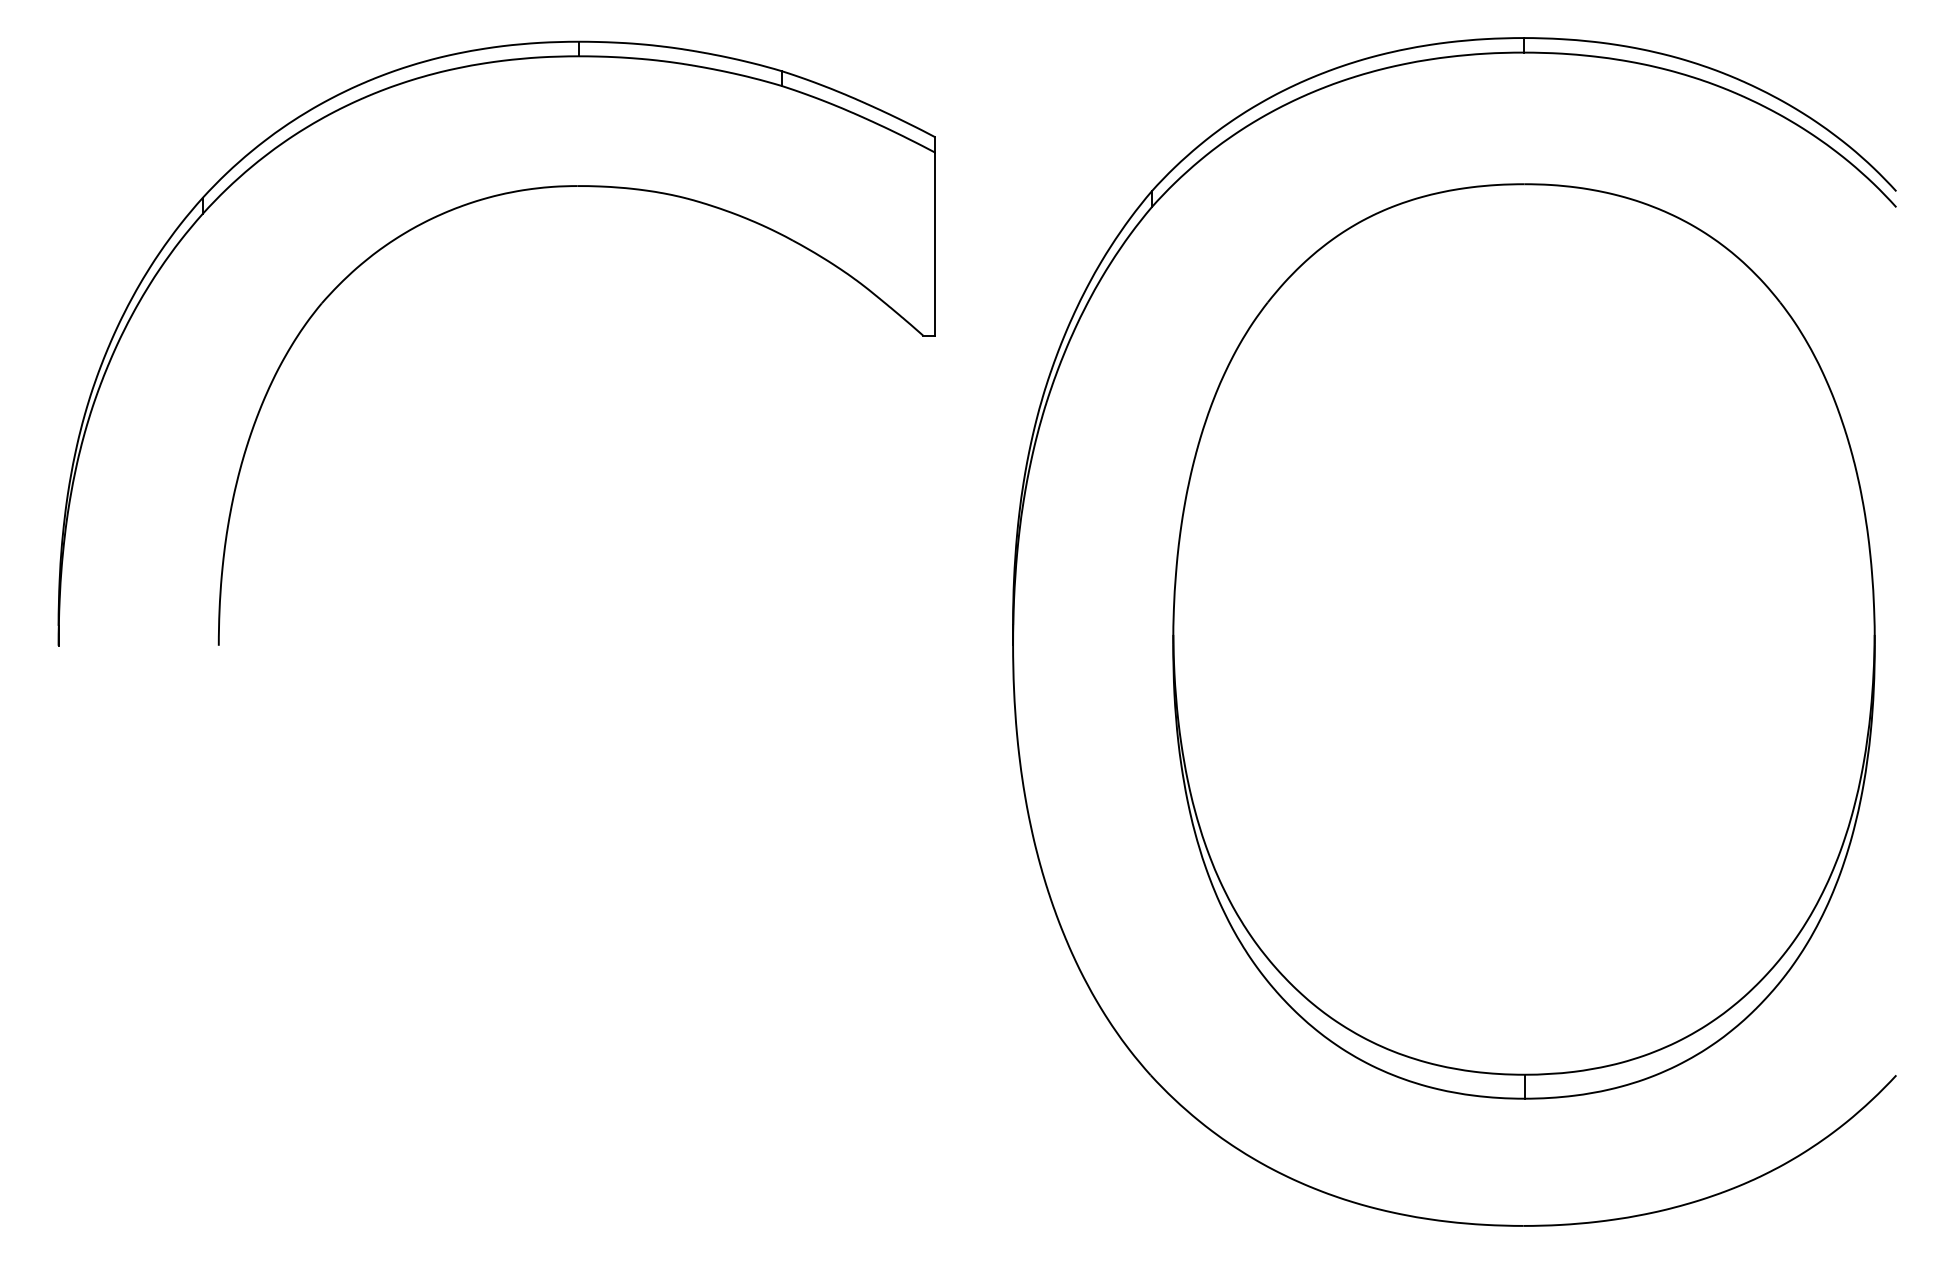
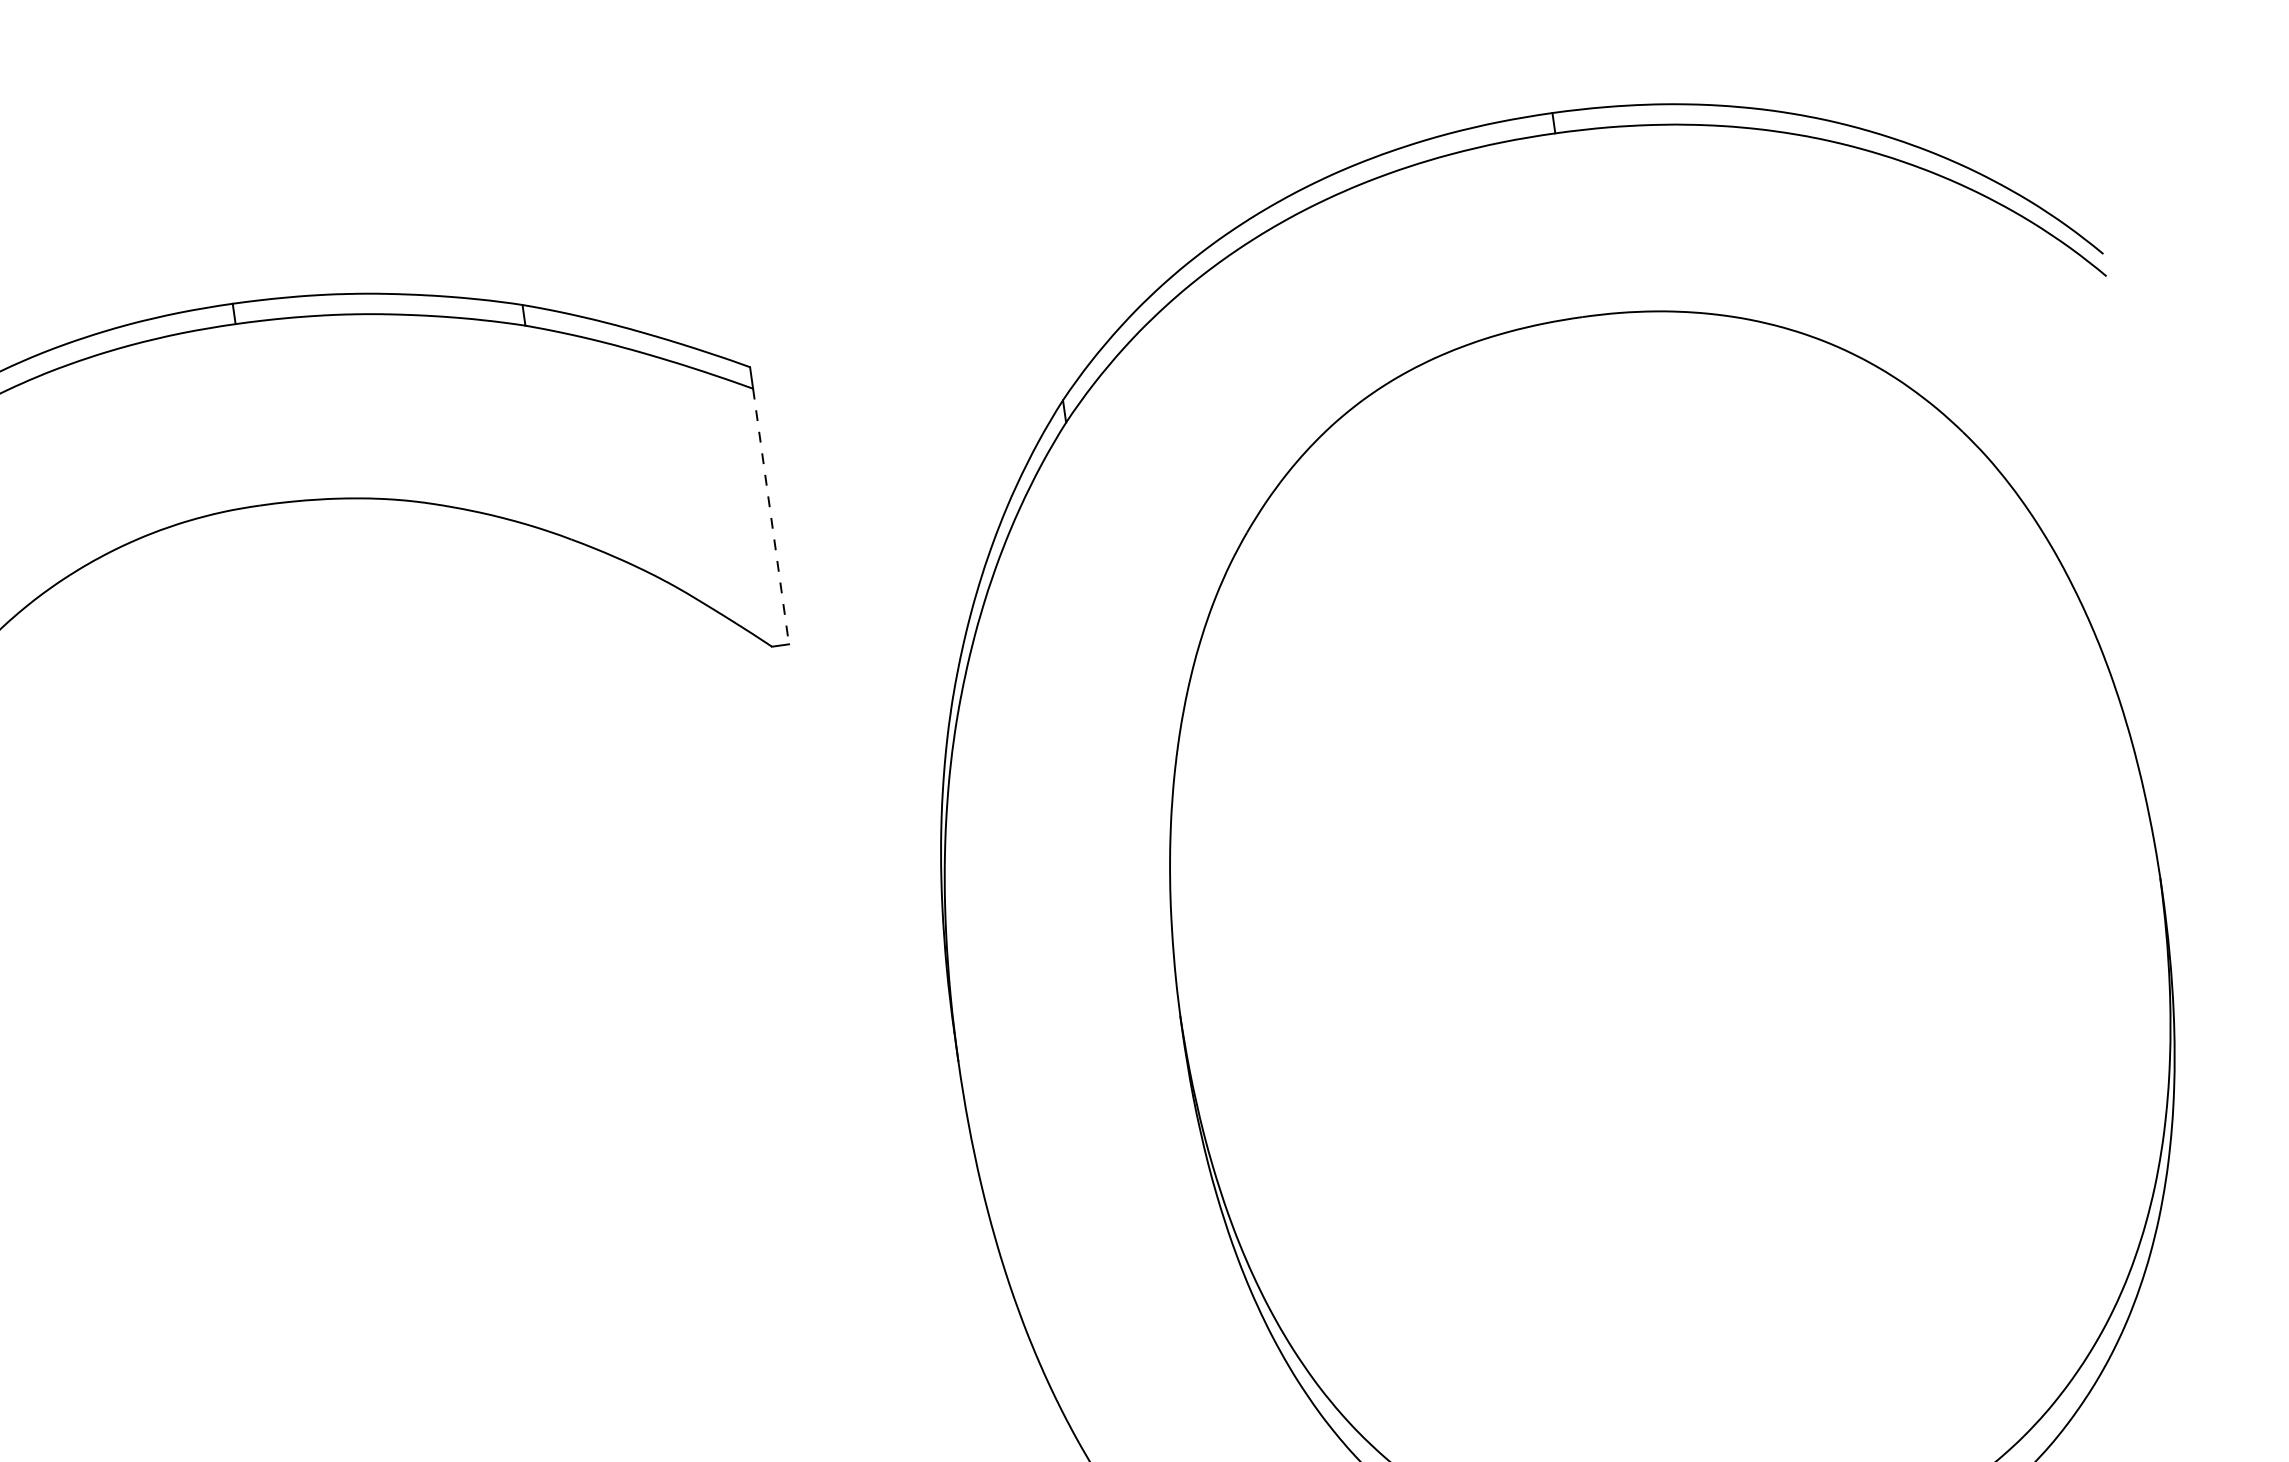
line: (935, 244) -> (771, 516), solid -> dashed

